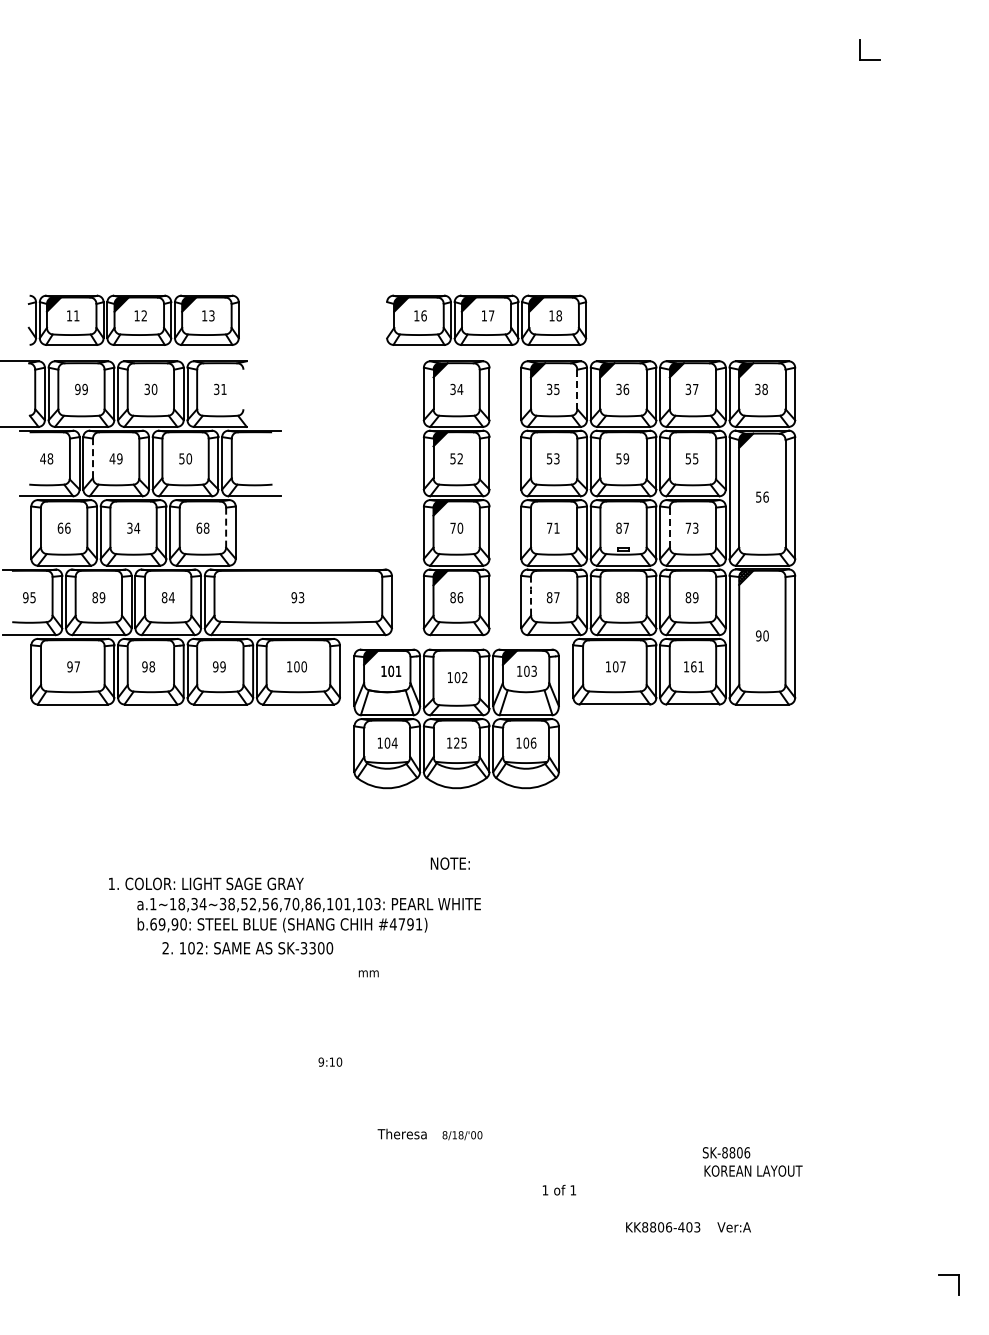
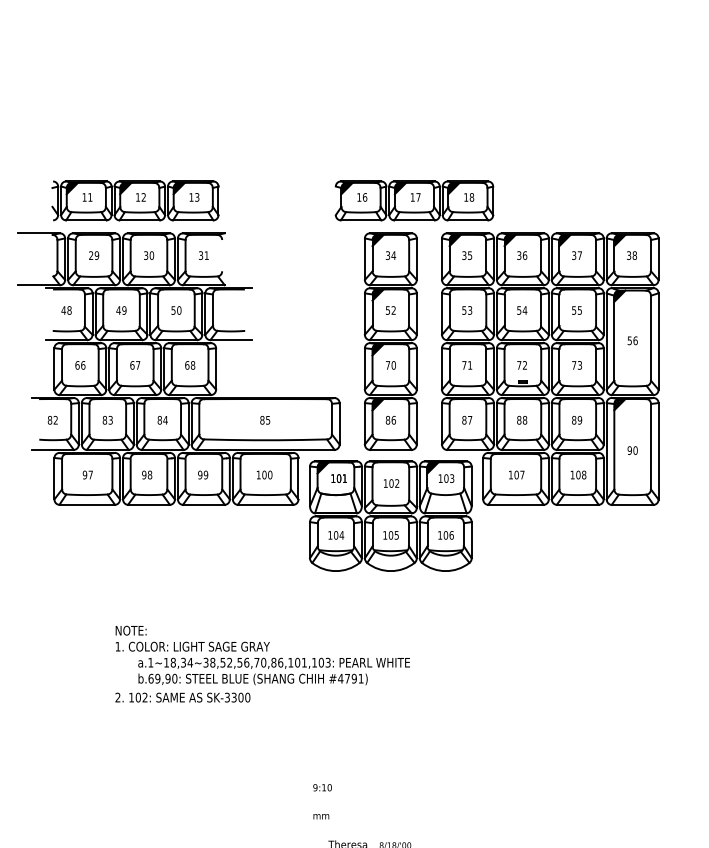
text: (77, 389) -> (90, 255), 99 -> 29
line: (577, 389) -> (486, 255), dashed -> solid
line: (93, 458) -> (103, 310), dashed -> solid
text: (626, 458) -> (525, 310), 59 -> 54
text: (133, 527) -> (135, 364), 34 -> 67
line: (226, 527) -> (208, 364), dashed -> solid
text: (622, 527) -> (522, 364), 87 -> 72
line: (669, 527) -> (559, 364), dashed -> solid
line: (531, 596) -> (450, 419), dashed -> solid
text: (29, 597) -> (52, 420), 95 -> 82
text: (102, 597) -> (110, 420), 89 -> 83
text: (297, 597) -> (264, 420), 93 -> 85
text: (697, 666) -> (581, 474), 161 -> 108
text: (456, 742) -> (390, 534), 125 -> 105
text: (449, 863) -> (130, 630), moved
text: (247, 948) -> (182, 697), moved
text: (368, 973) -> (321, 816), moved
text: (330, 1061) -> (322, 787), moved

